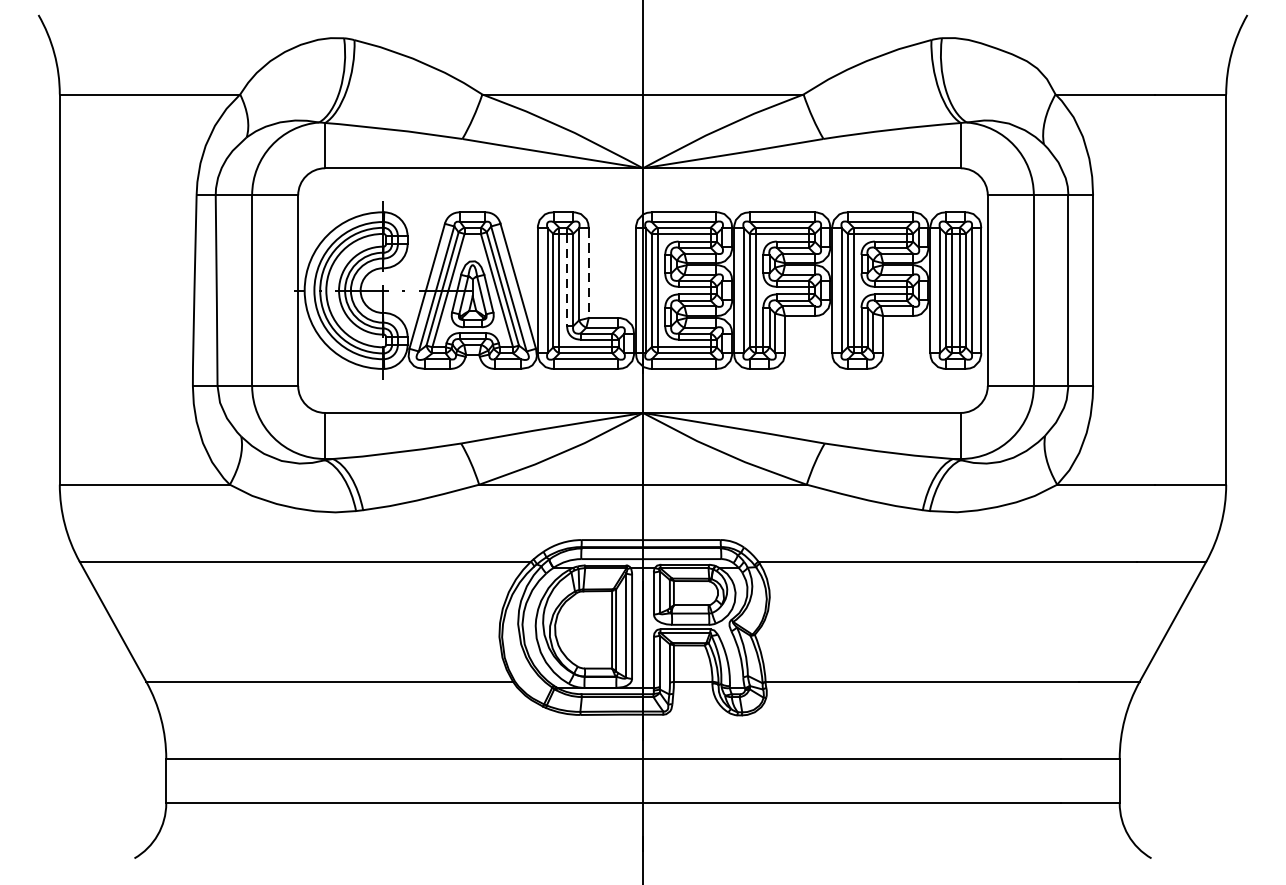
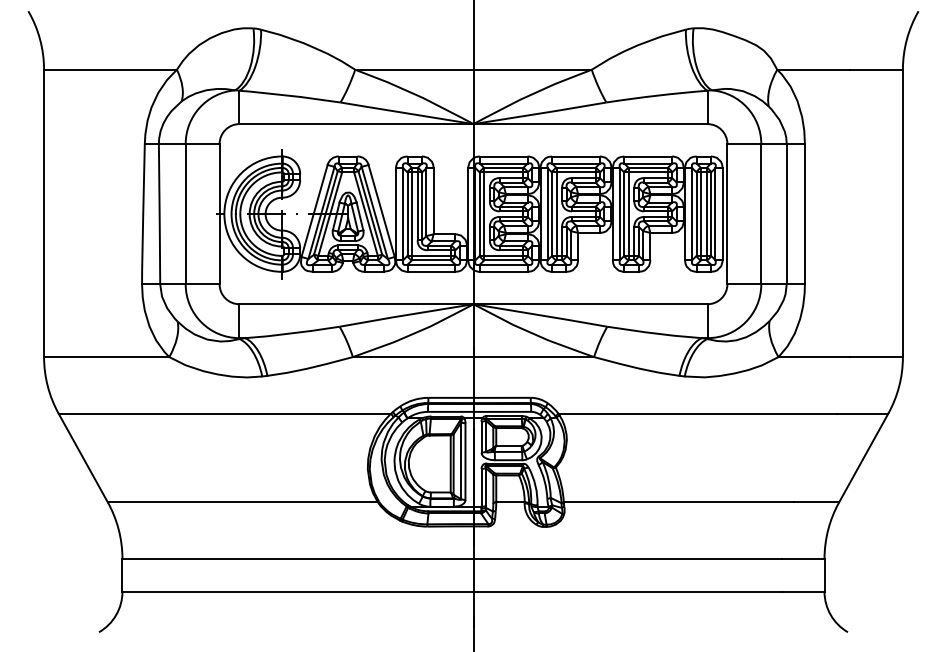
line: (588, 273) -> (433, 201), dashed -> solid
line: (566, 280) -> (417, 206), dashed -> solid

